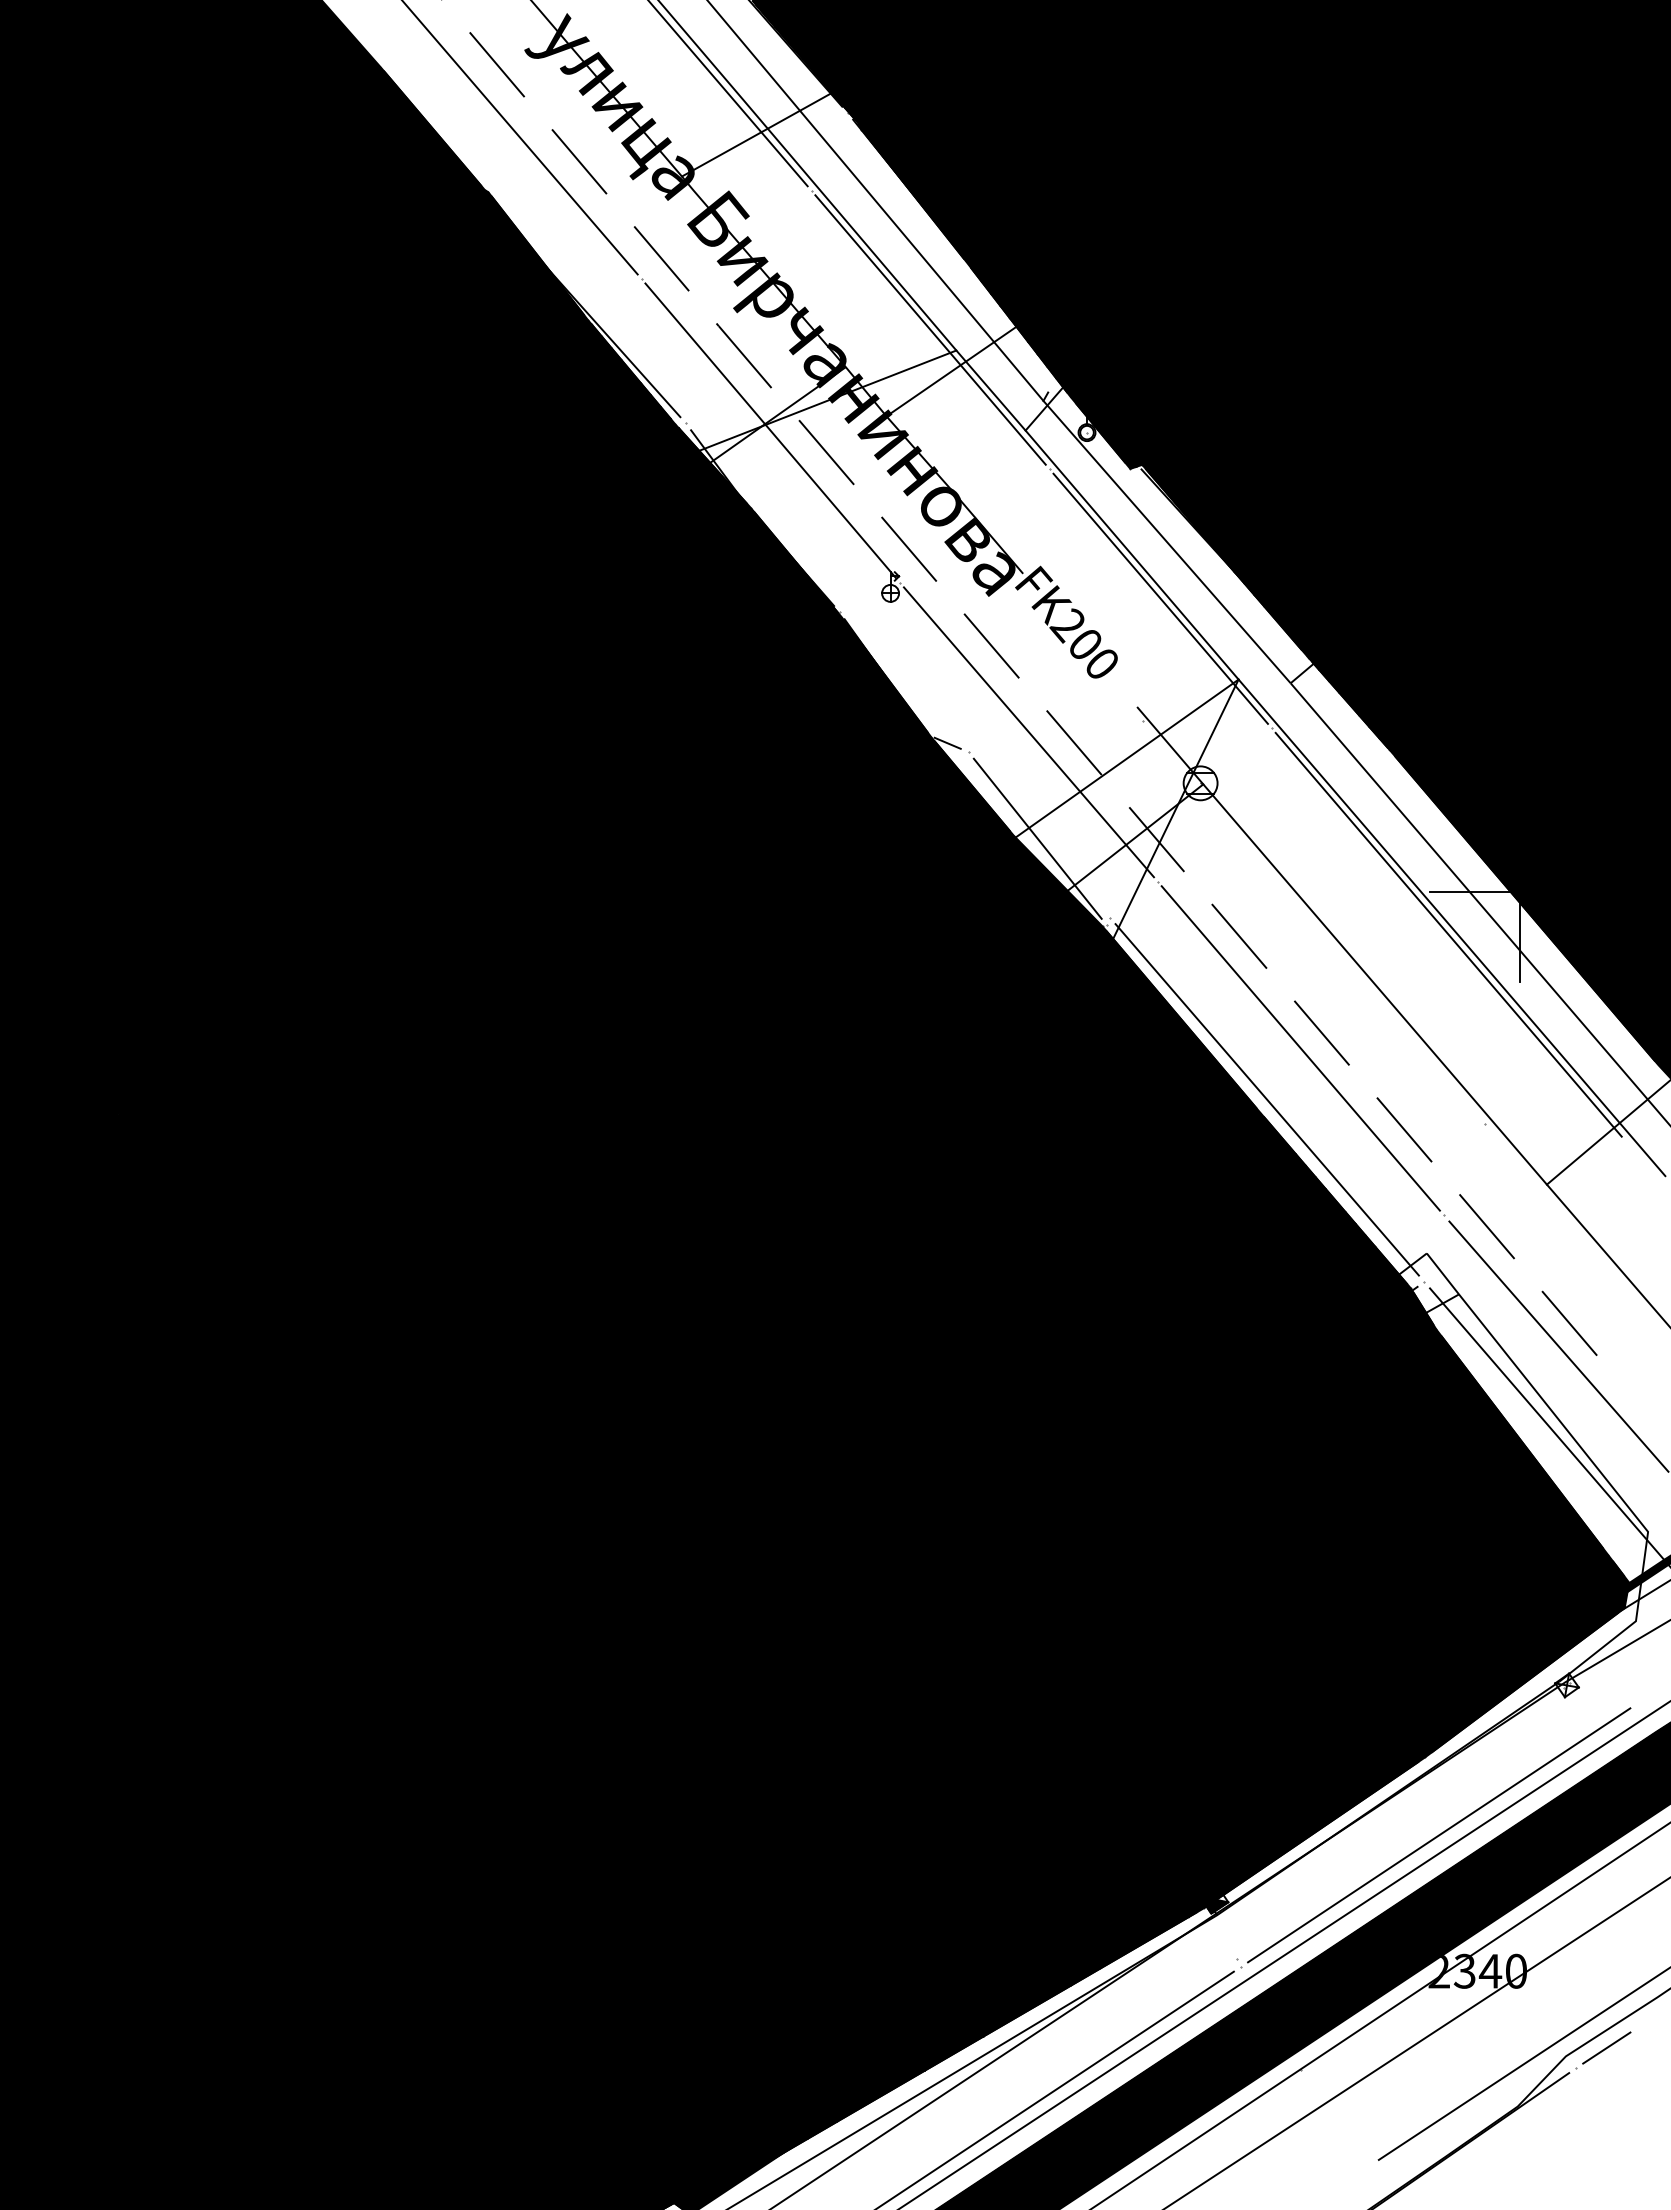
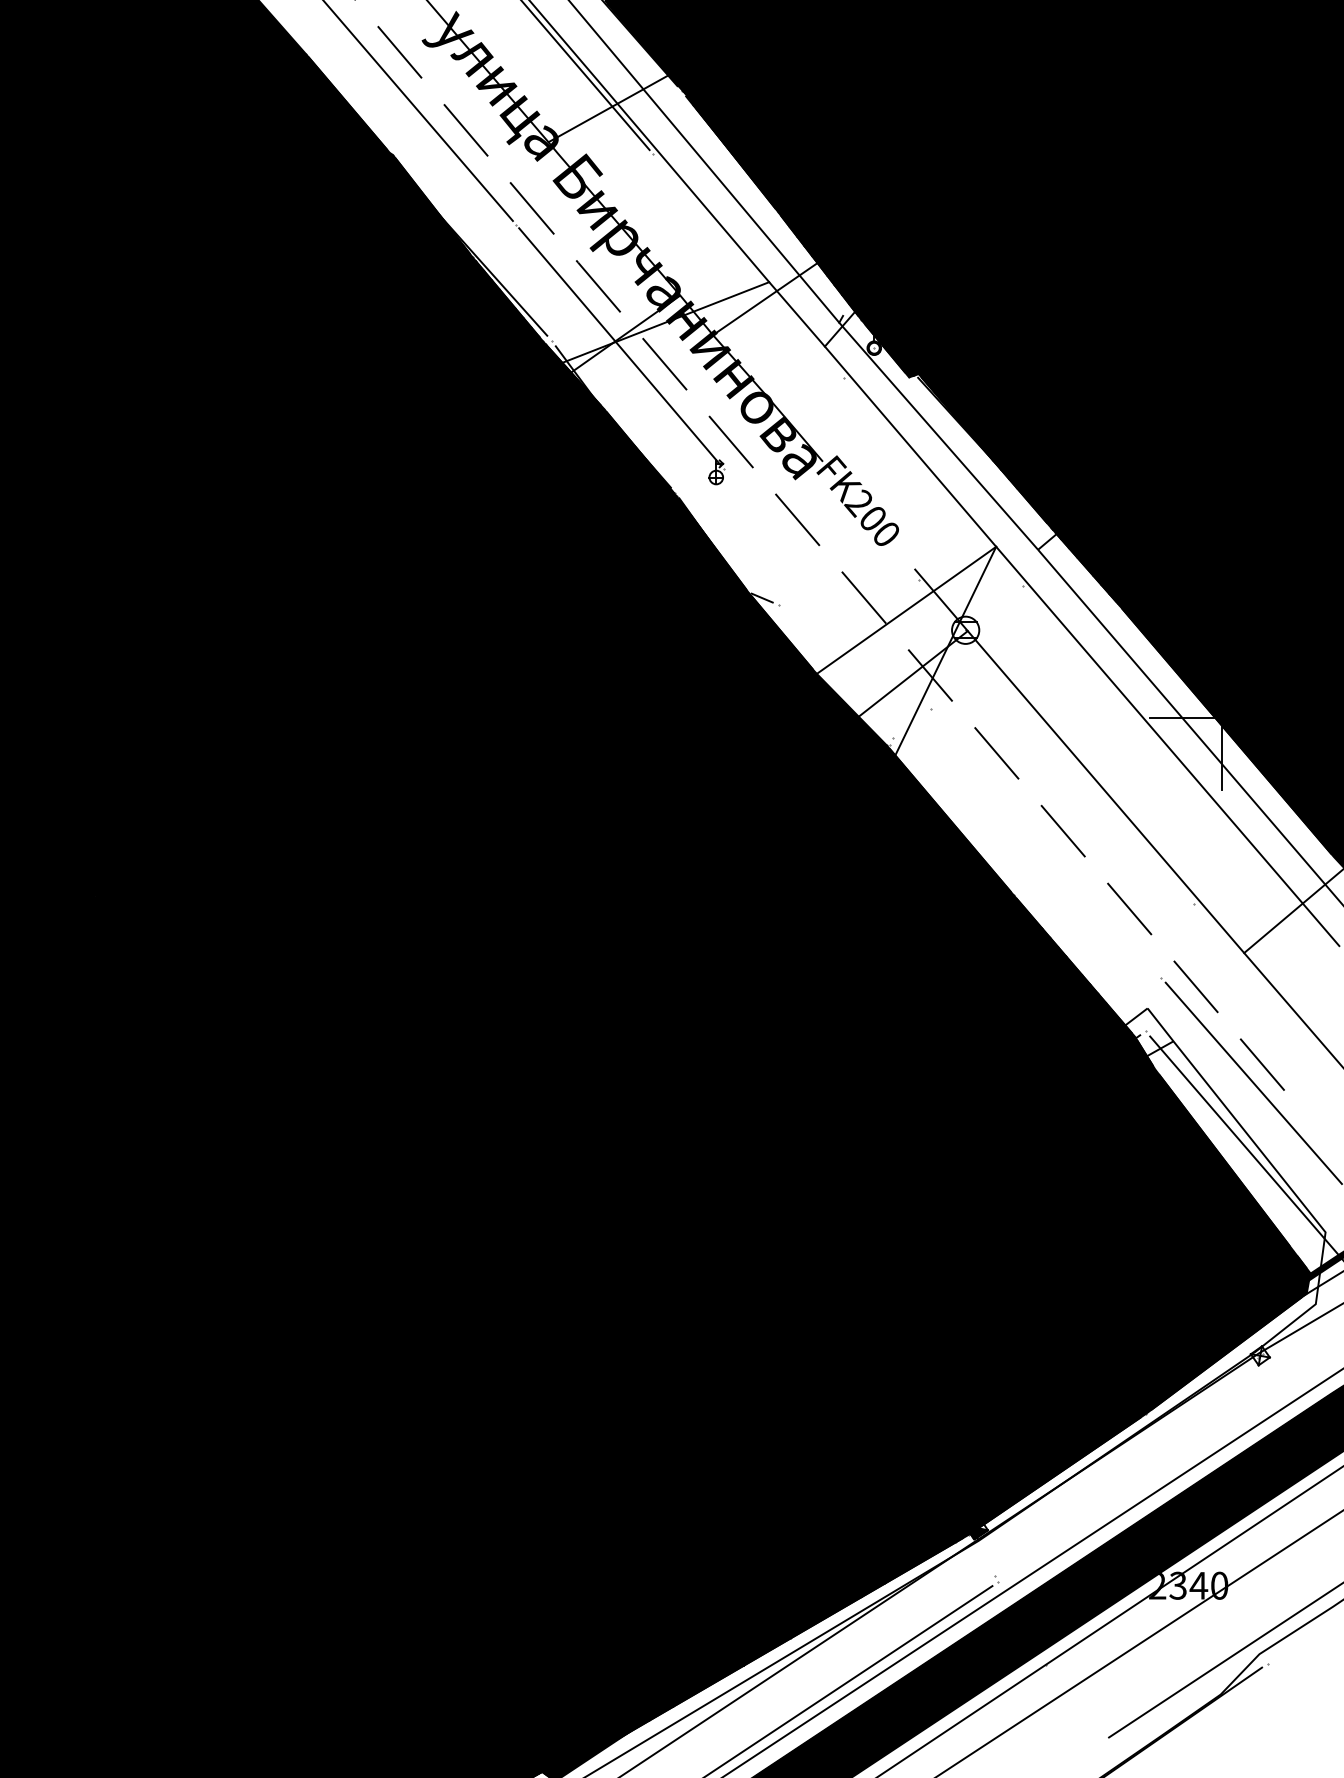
line: (930, 329) -> (748, 265), removed
line: (1160, 598) -> (933, 481), removed
line: (1028, 732) -> (827, 589), removed
line: (1037, 838) -> (834, 674), removed
line: (1448, 934) -> (1165, 751), removed
line: (1300, 1048) -> (1045, 843), removed
line: (1266, 1099) -> (1018, 884), removed
line: (1439, 1835) -> (1157, 1476), removed
line: (1606, 2047) -> (1292, 1647), removed

